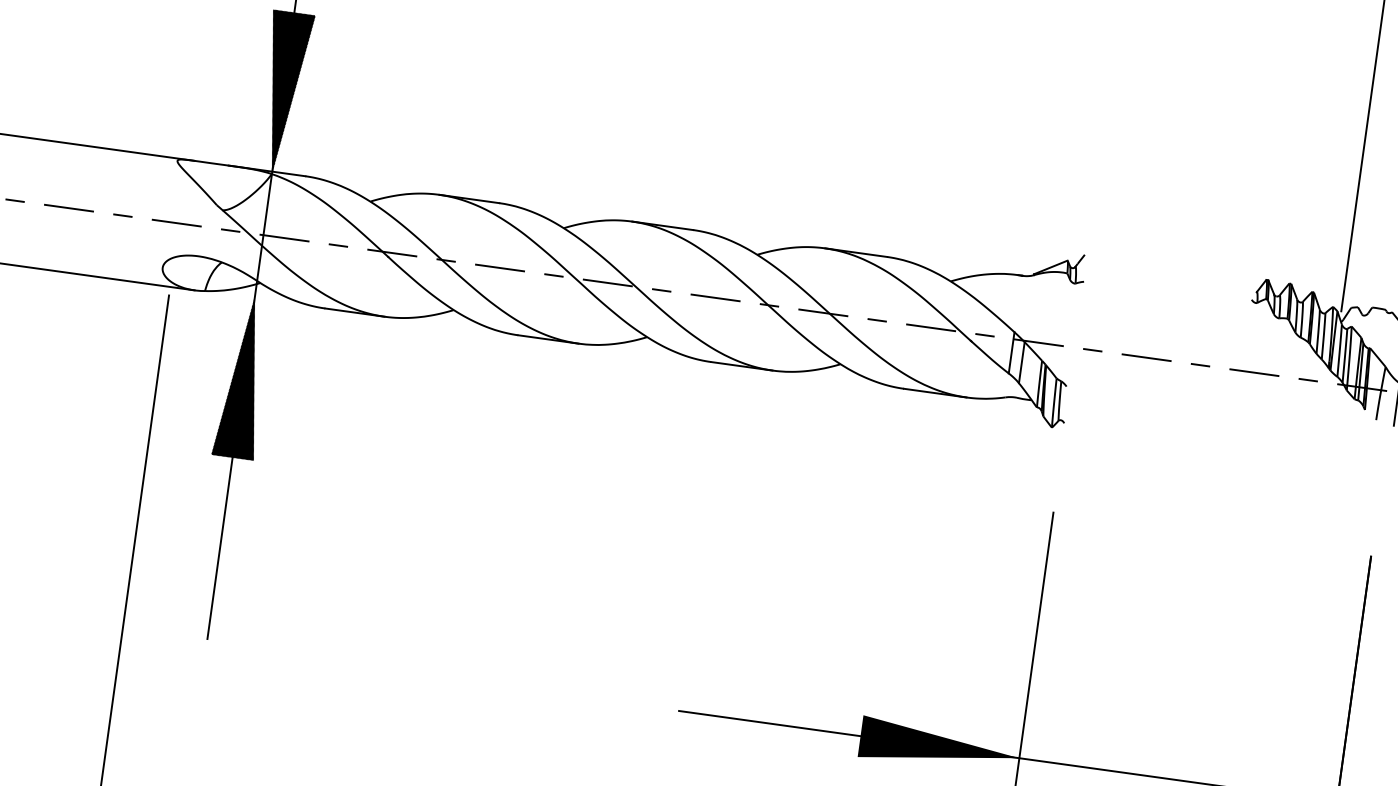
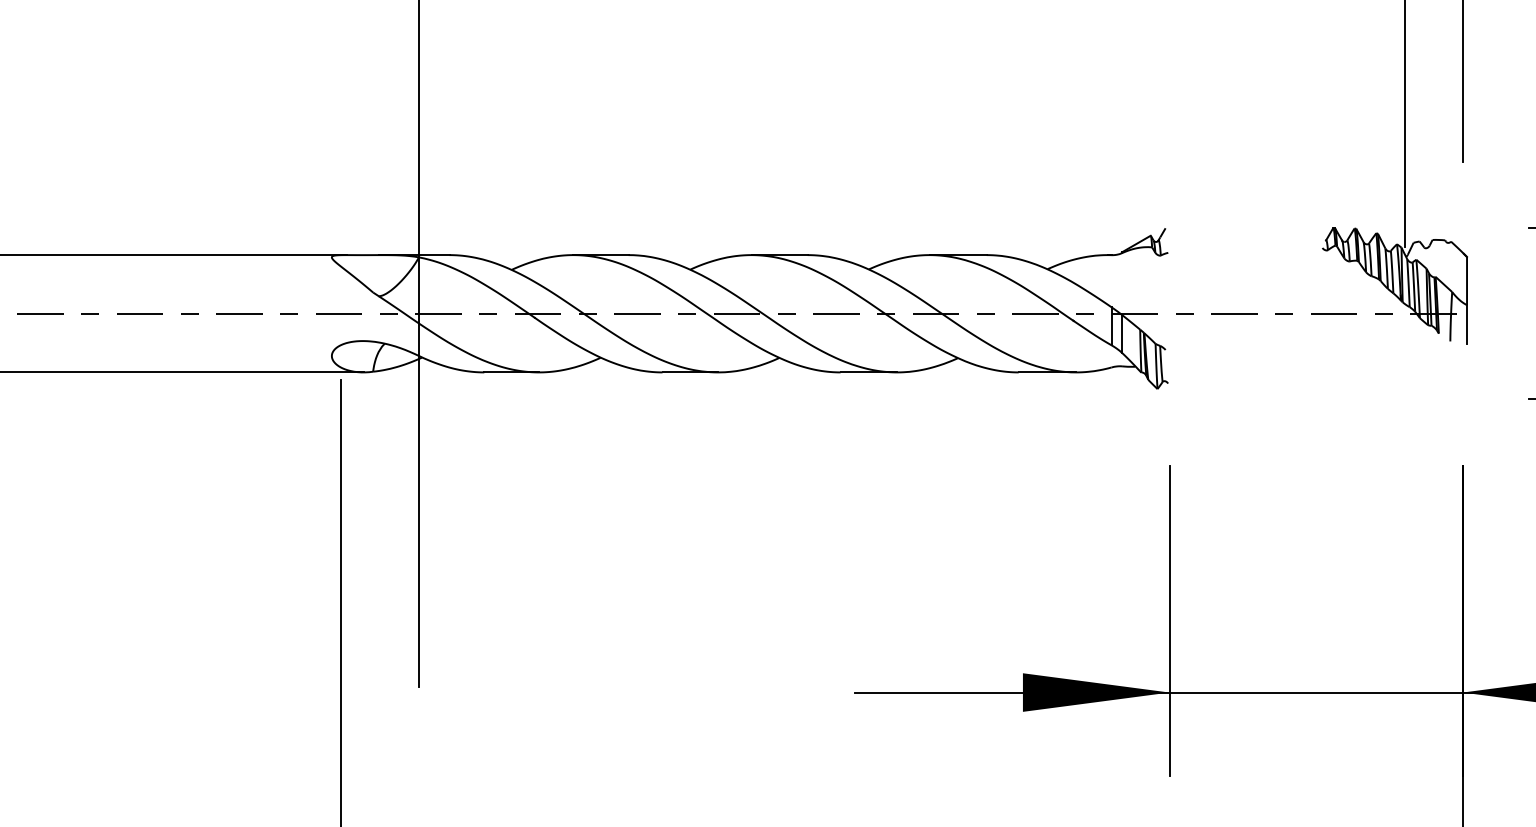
hatch: (282, 91) -> (418, 181), removed
hatch: (243, 377) -> (418, 445), removed

